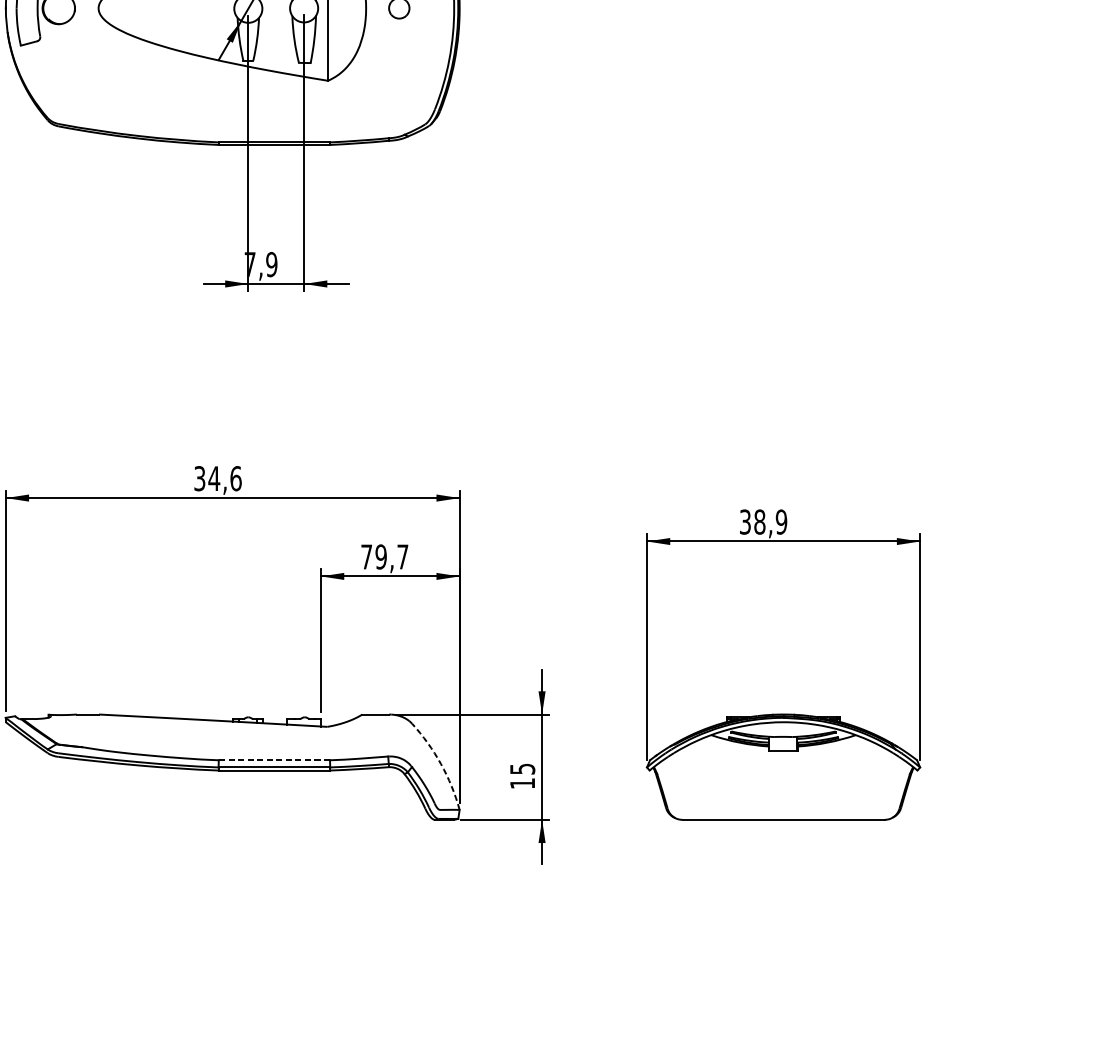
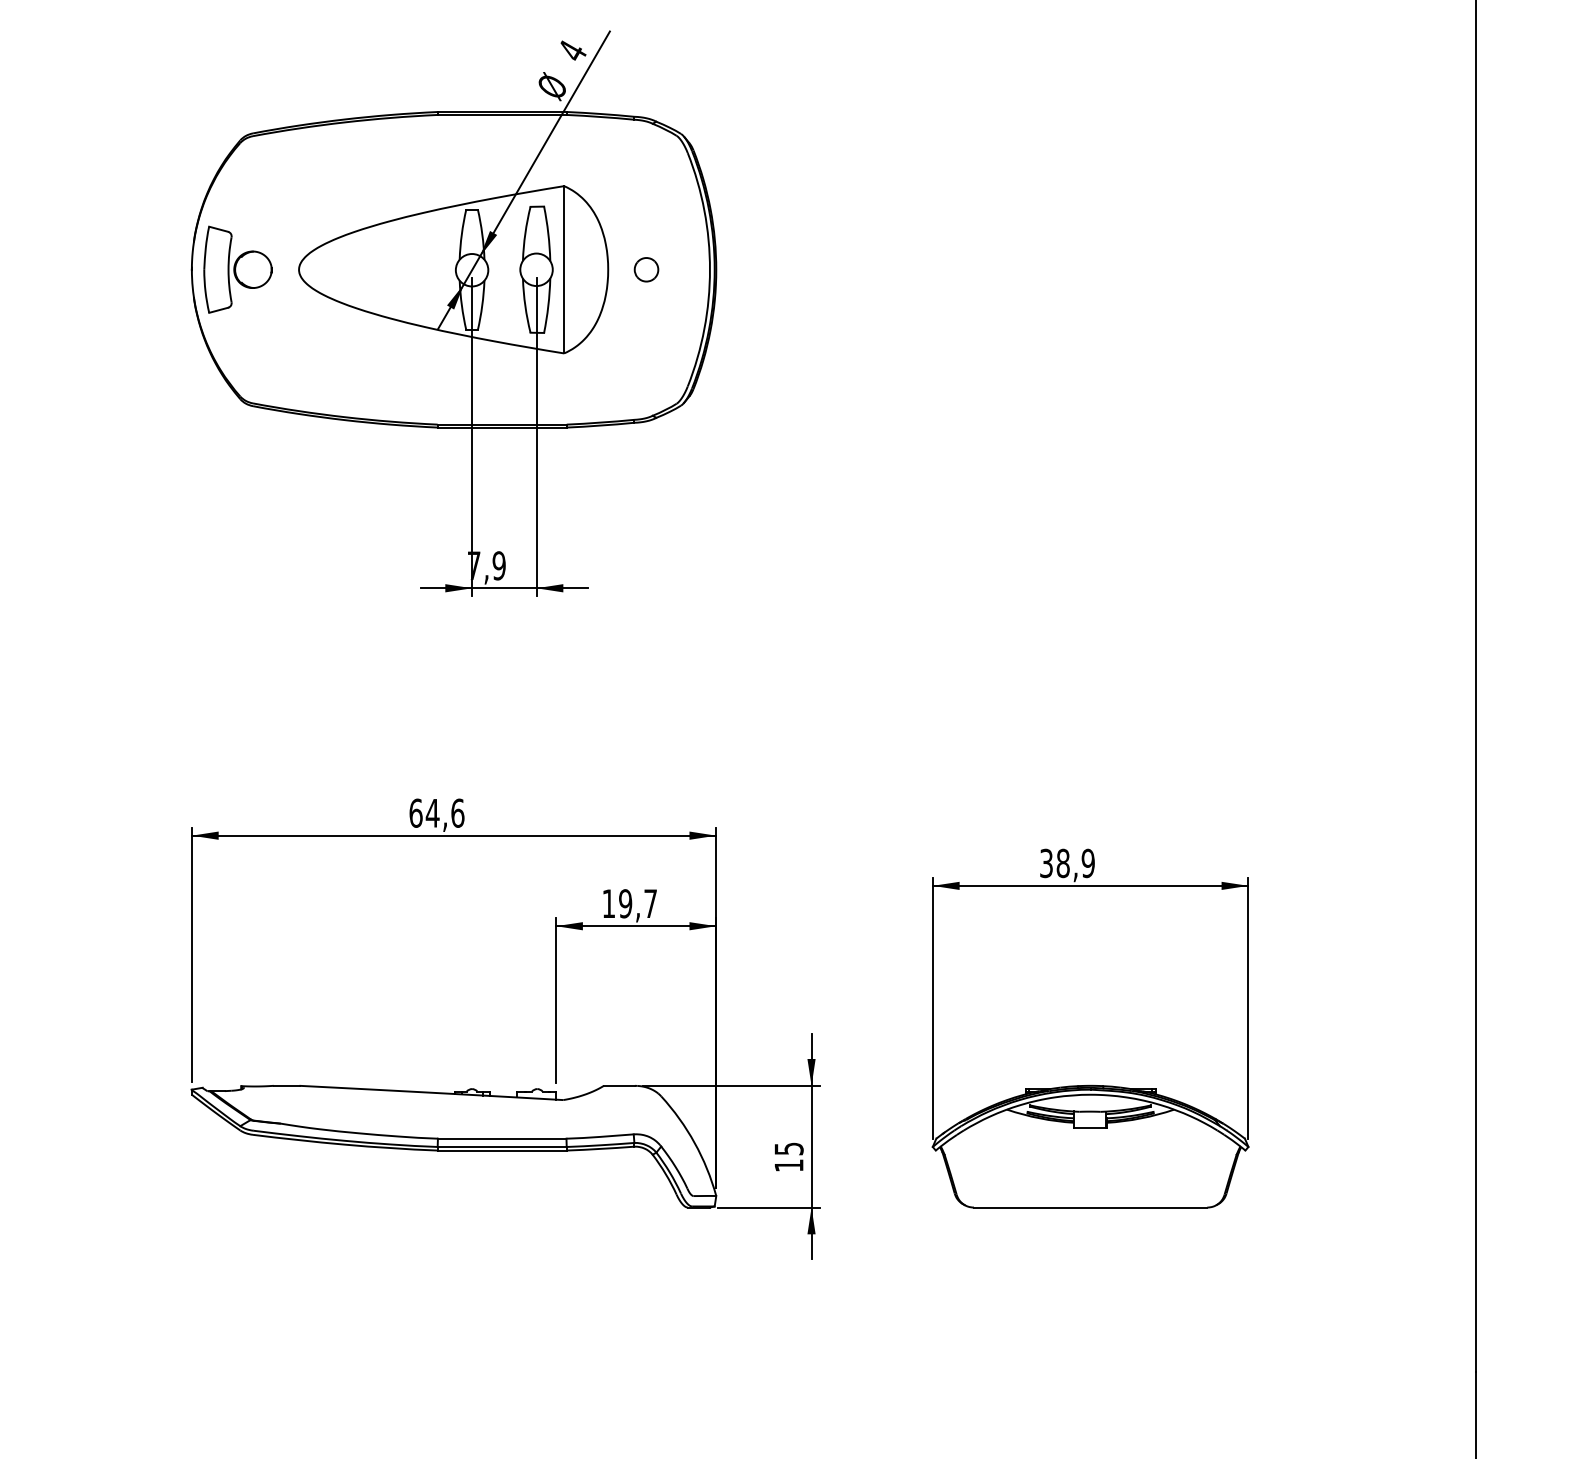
text: (199, 478) -> (415, 812), 34,6 -> 64,6
text: (366, 556) -> (608, 903), 79,7 -> 19,7
line: (273, 760) -> (501, 1138), dashed -> solid
arc: (440, 763) -> (694, 1142), dashed -> solid

